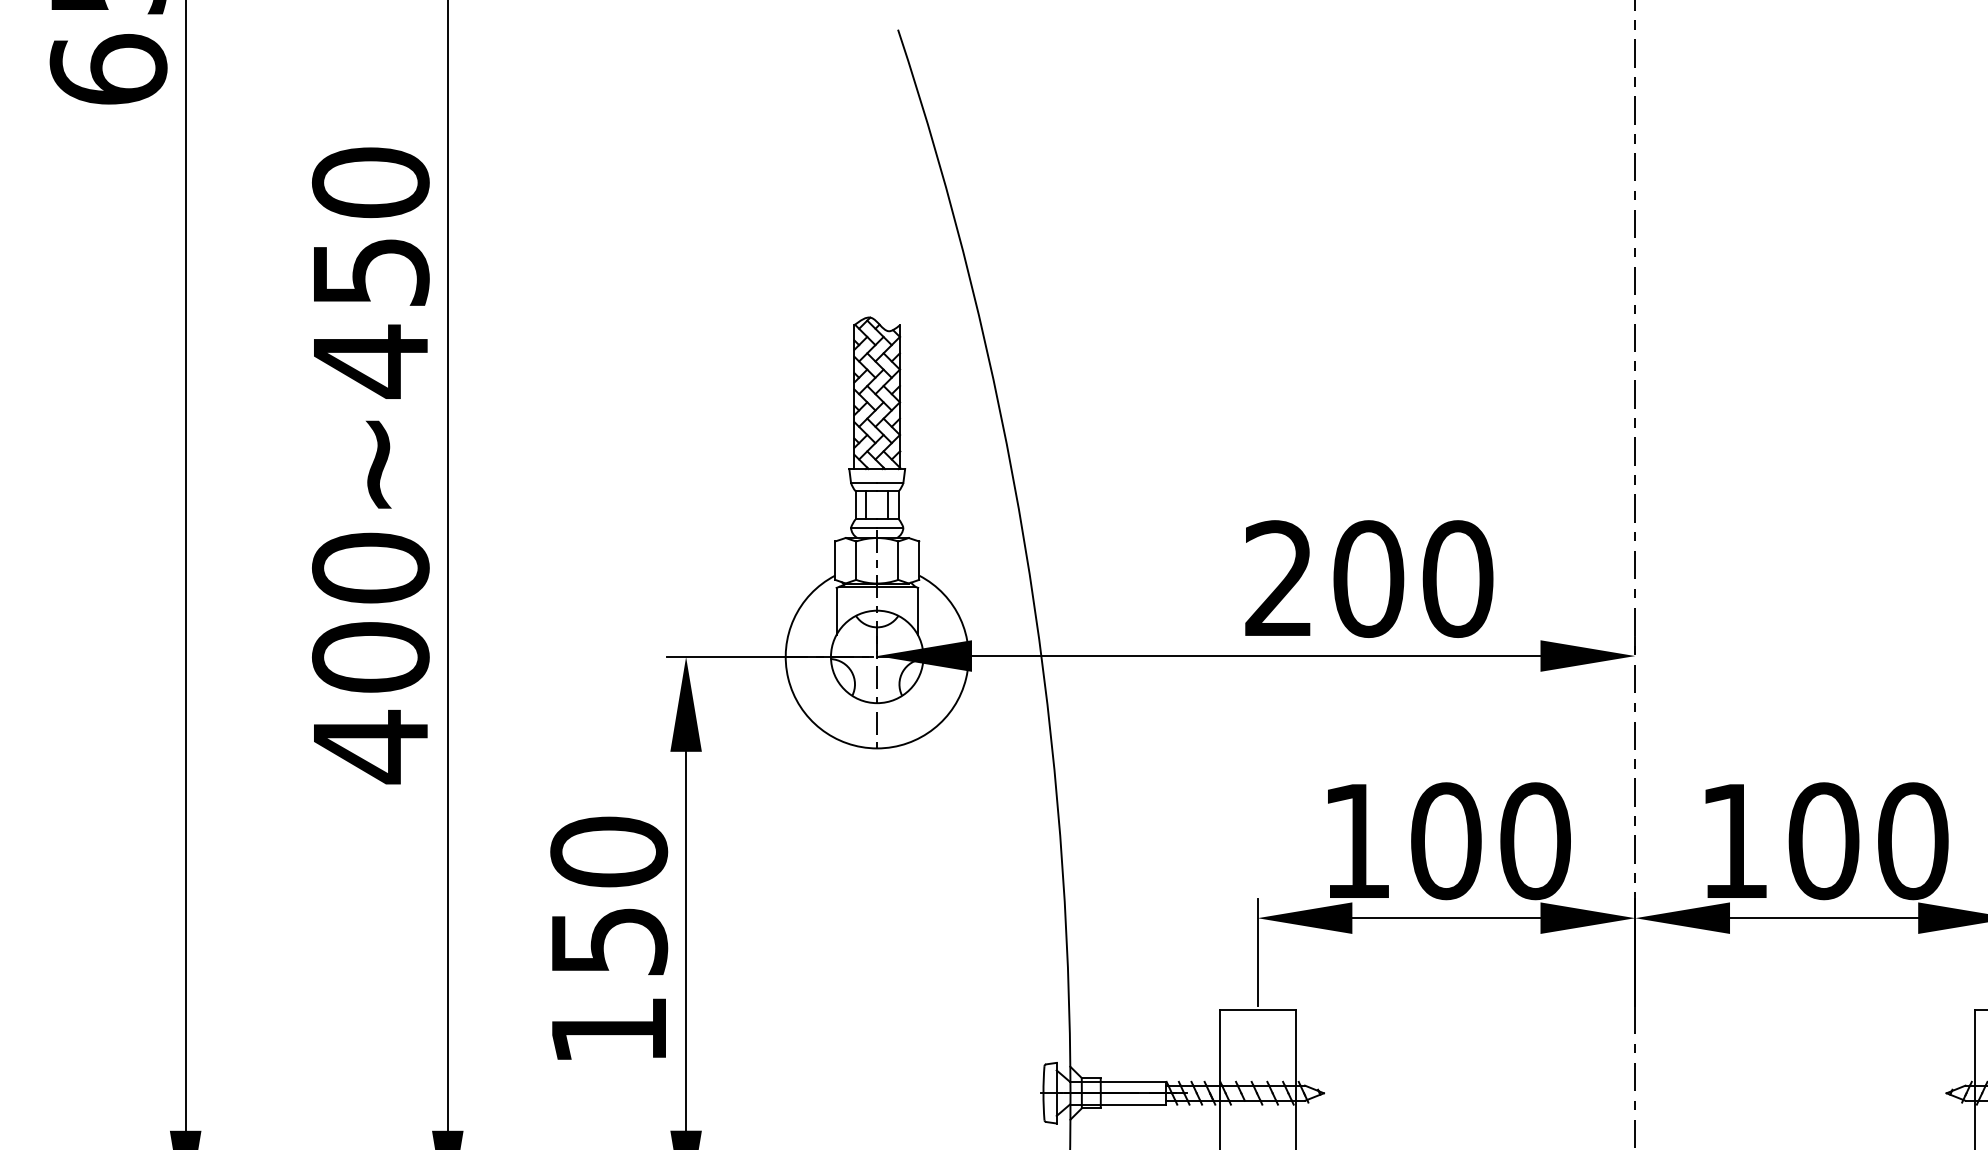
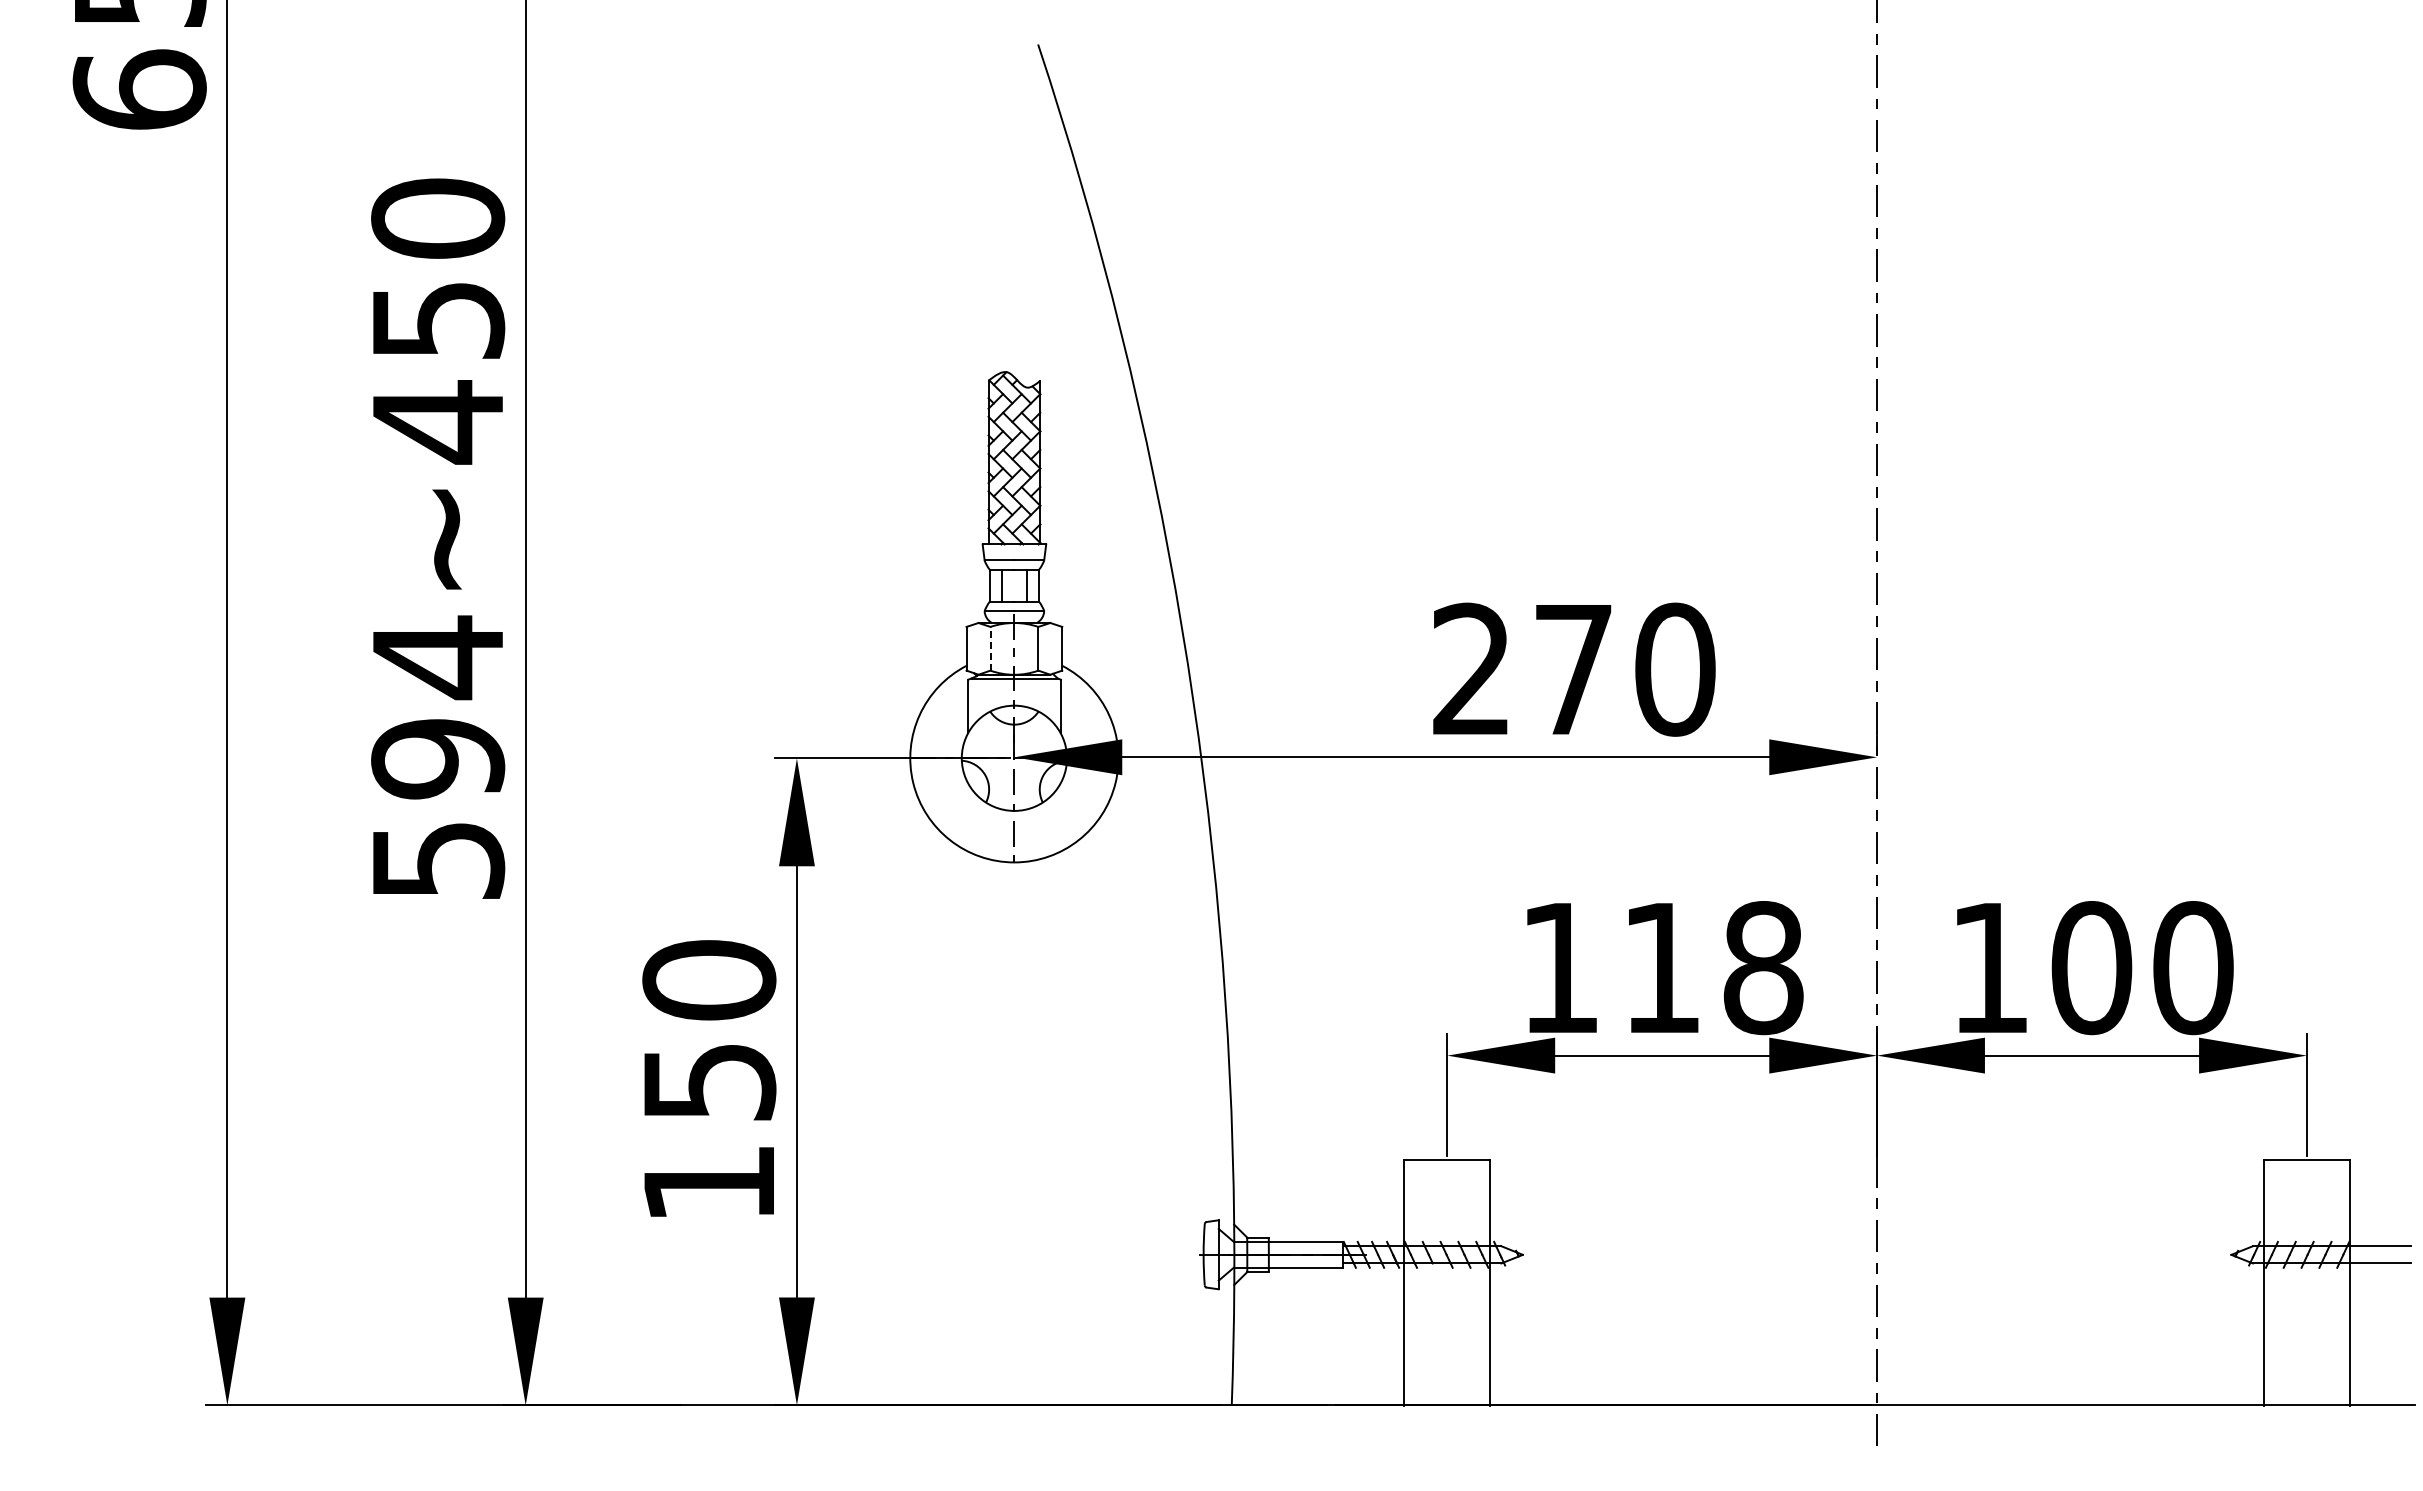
line: (856, 560) -> (990, 648), solid -> dashed
text: (1368, 578) -> (1573, 669), 200 -> 270
text: (371, 657) -> (438, 759), 400~450 -> 594~450
text: (1490, 841) -> (1712, 968), 100 -> 118

